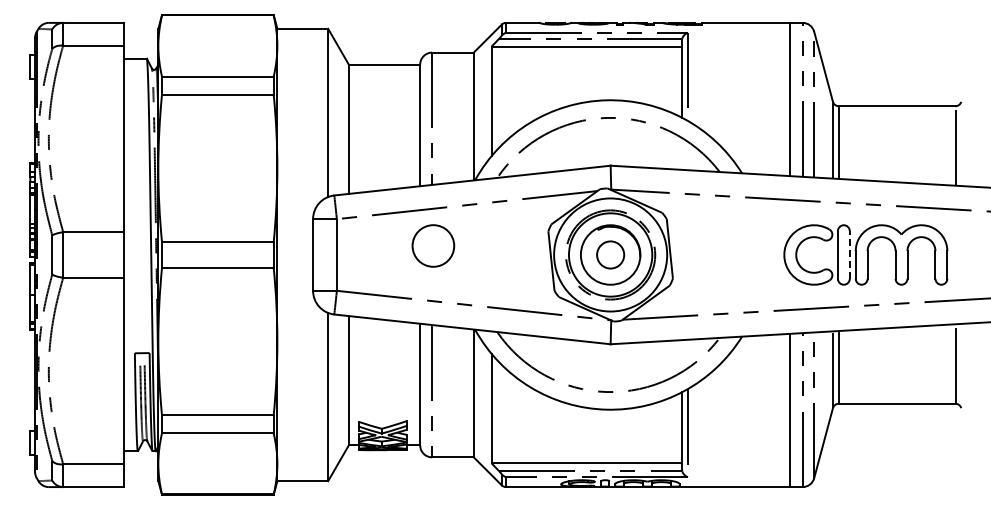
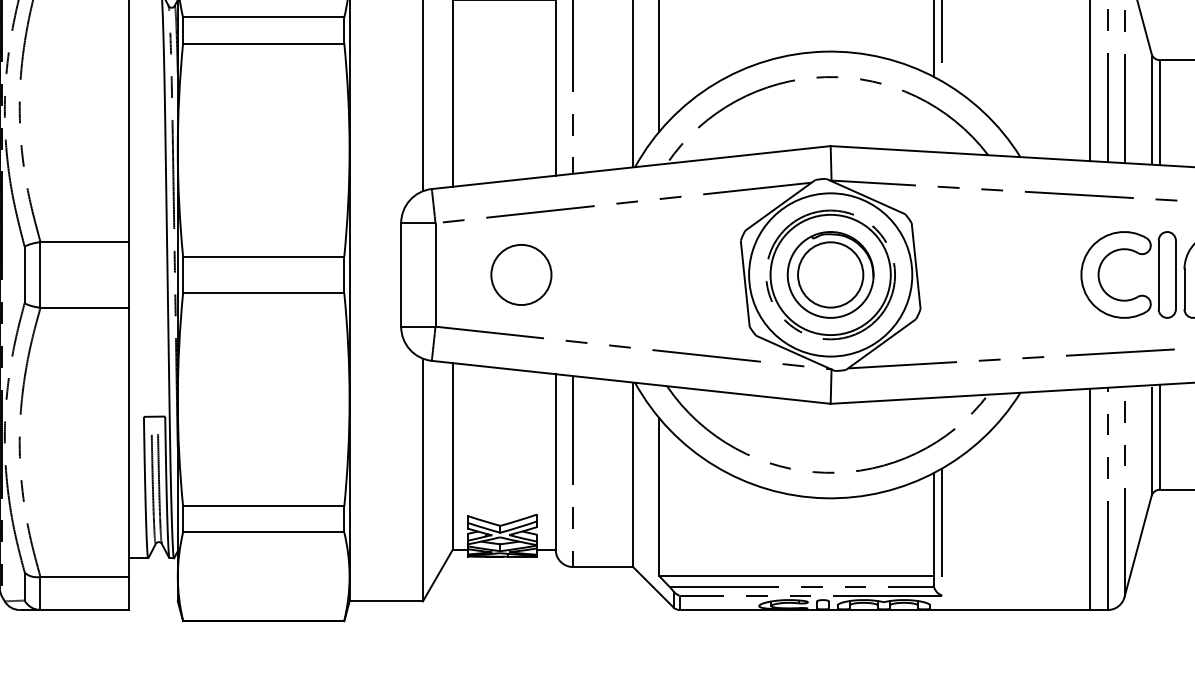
circle: (433, 245) -> (521, 274), moved
circle: (610, 254) -> (830, 274), size x1.67
line: (849, 255) -> (1175, 275), dashed -> solid

